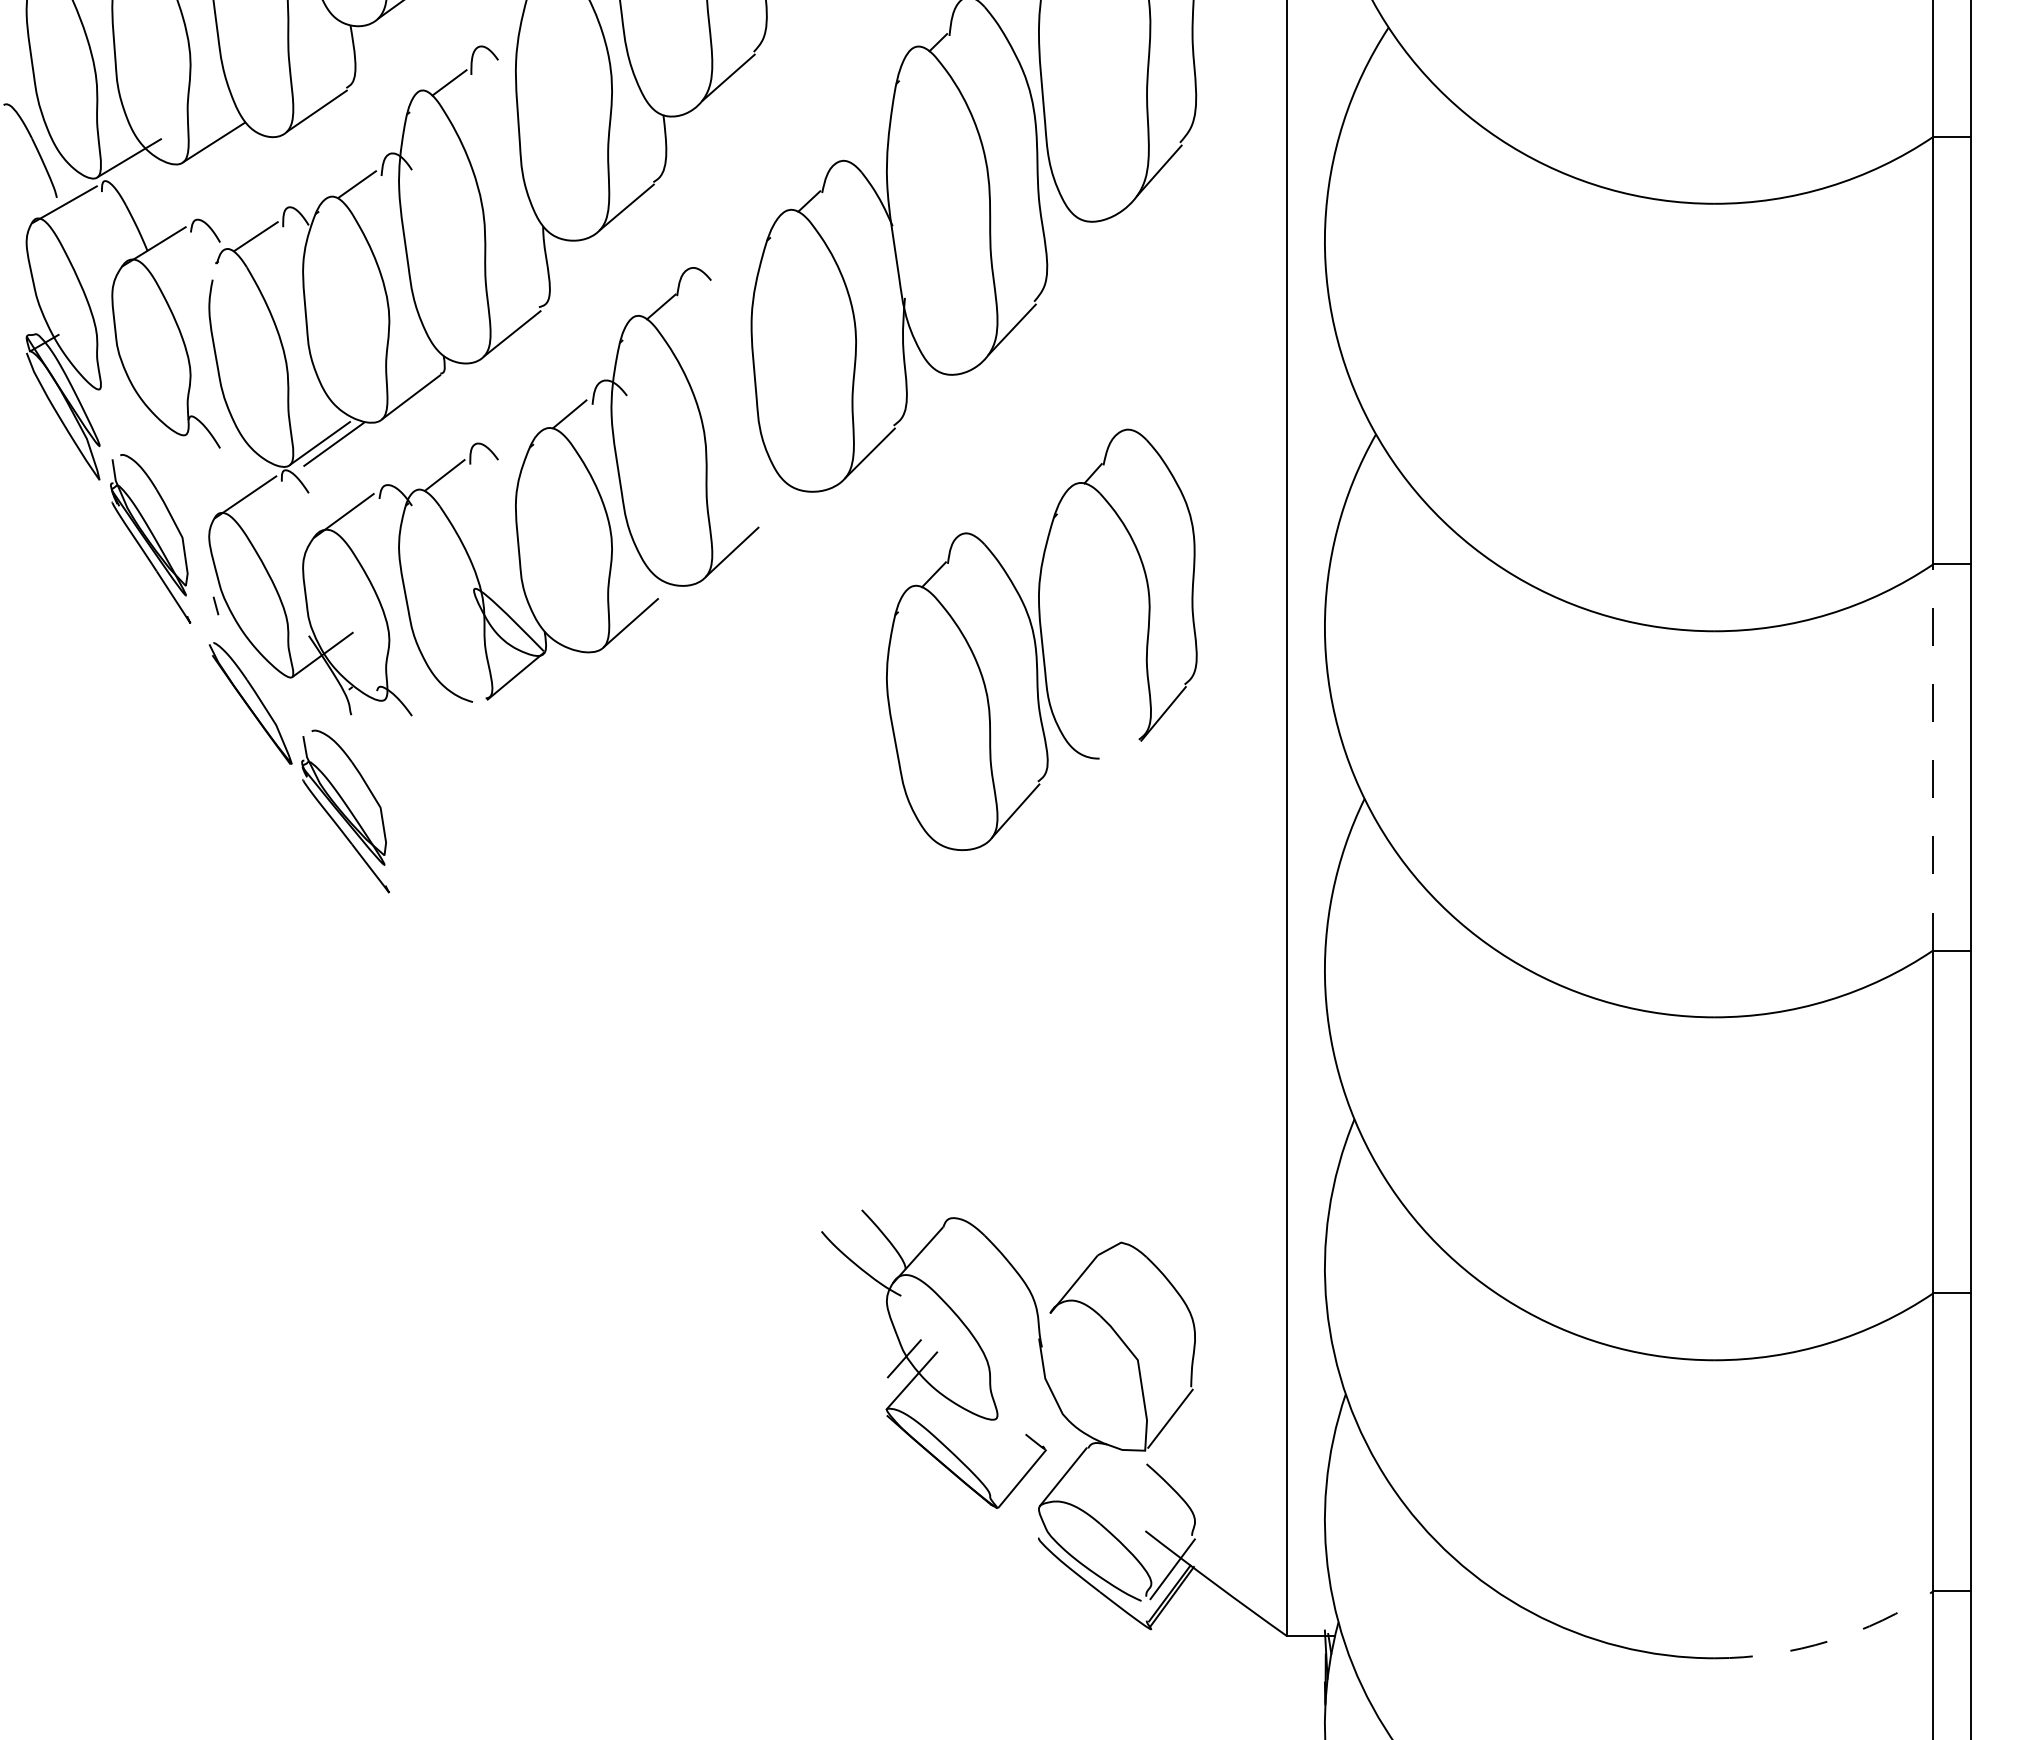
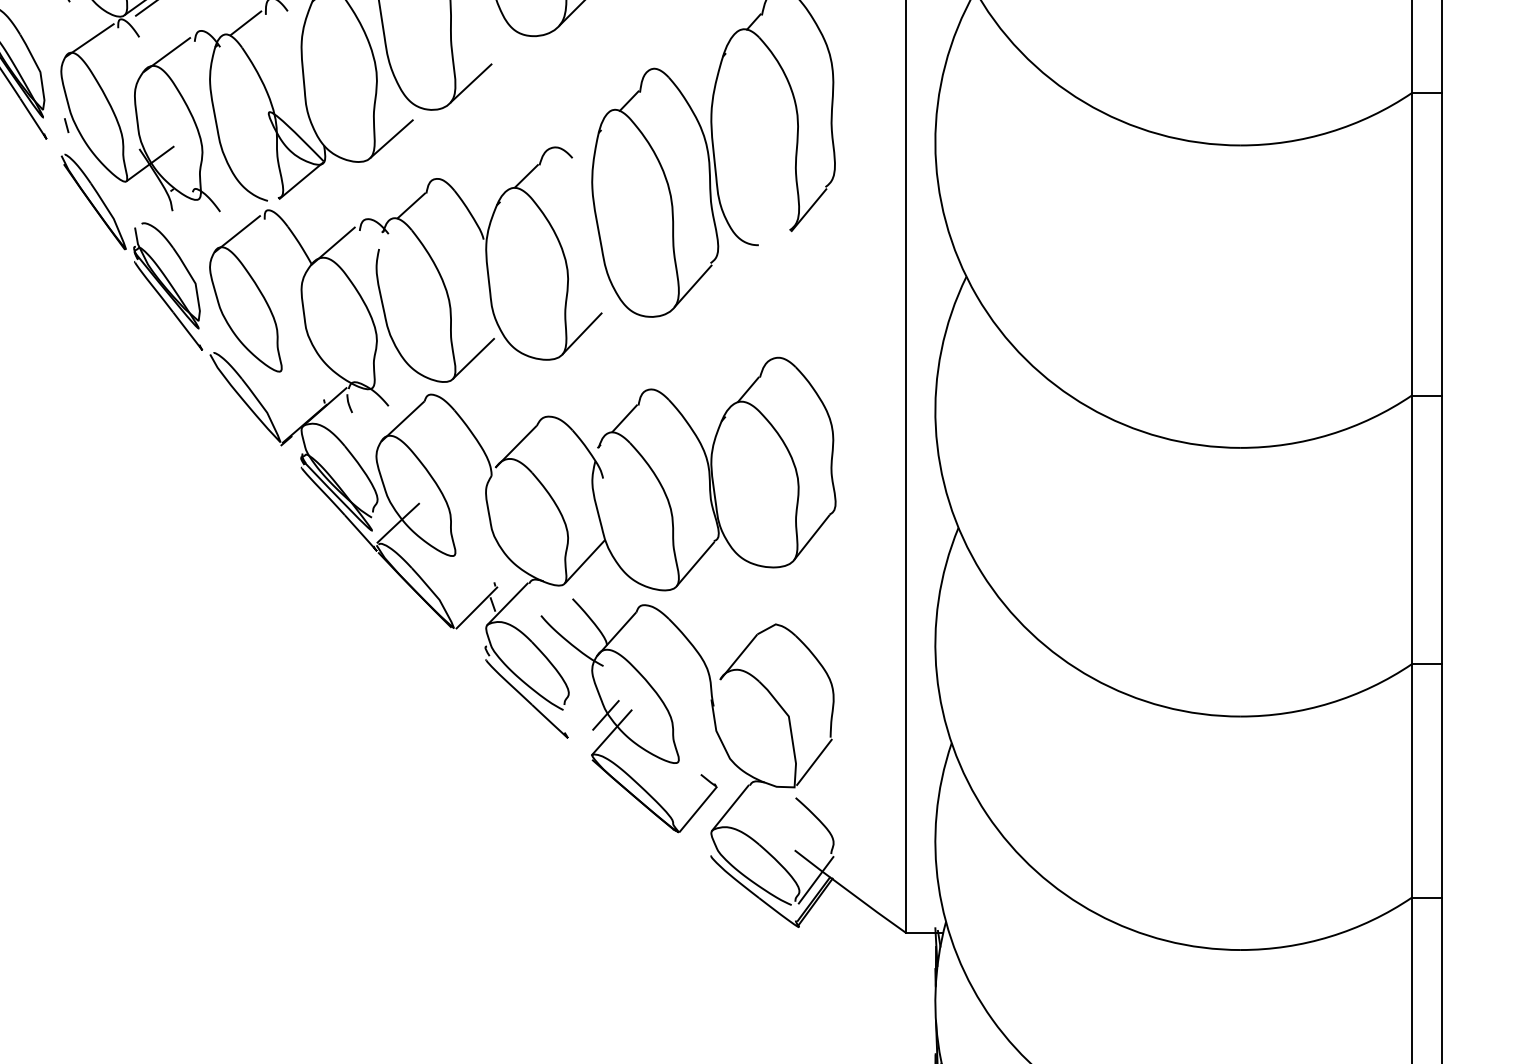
line: (1933, 756) -> (1412, 243), dashed -> solid
part: (798, 1010) -> (522, 442), added
arc: (1829, 1641) -> (1330, 936), dashed -> solid

